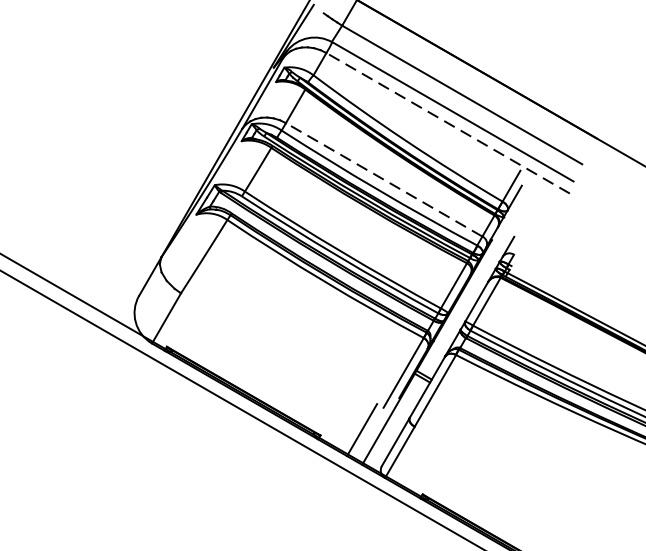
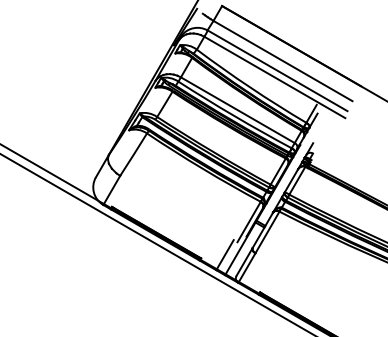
line: (447, 123) -> (274, 77), dashed -> solid
line: (383, 180) -> (237, 110), dashed -> solid

